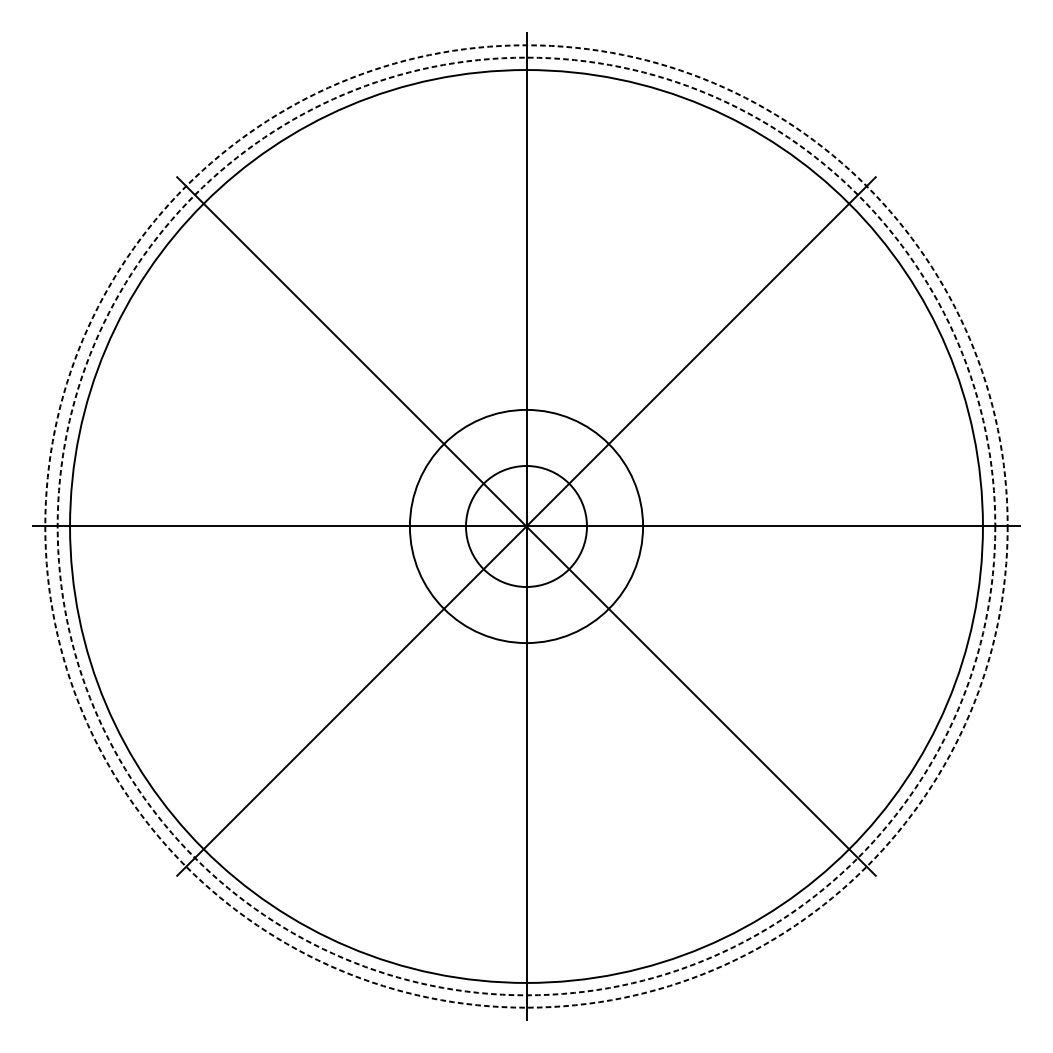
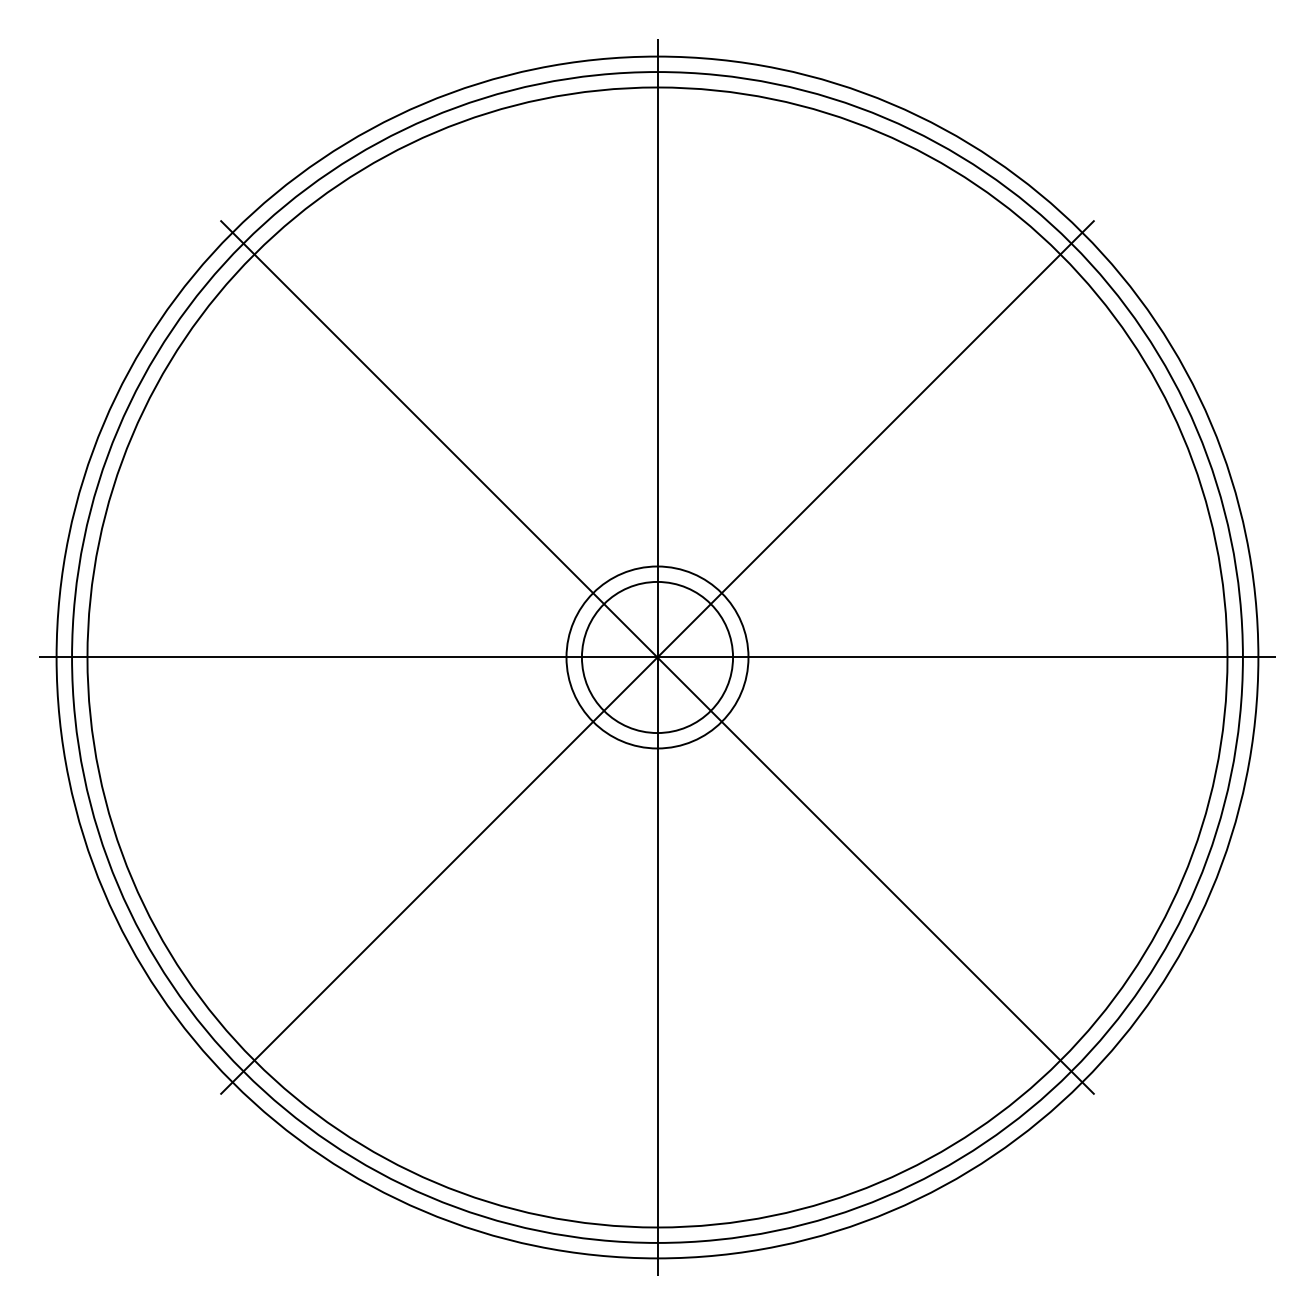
circle: (526, 526) -> (657, 657), dashed -> solid
circle: (526, 526) -> (657, 657), dashed -> solid
circle: (526, 526) -> (657, 657), size x0.62

